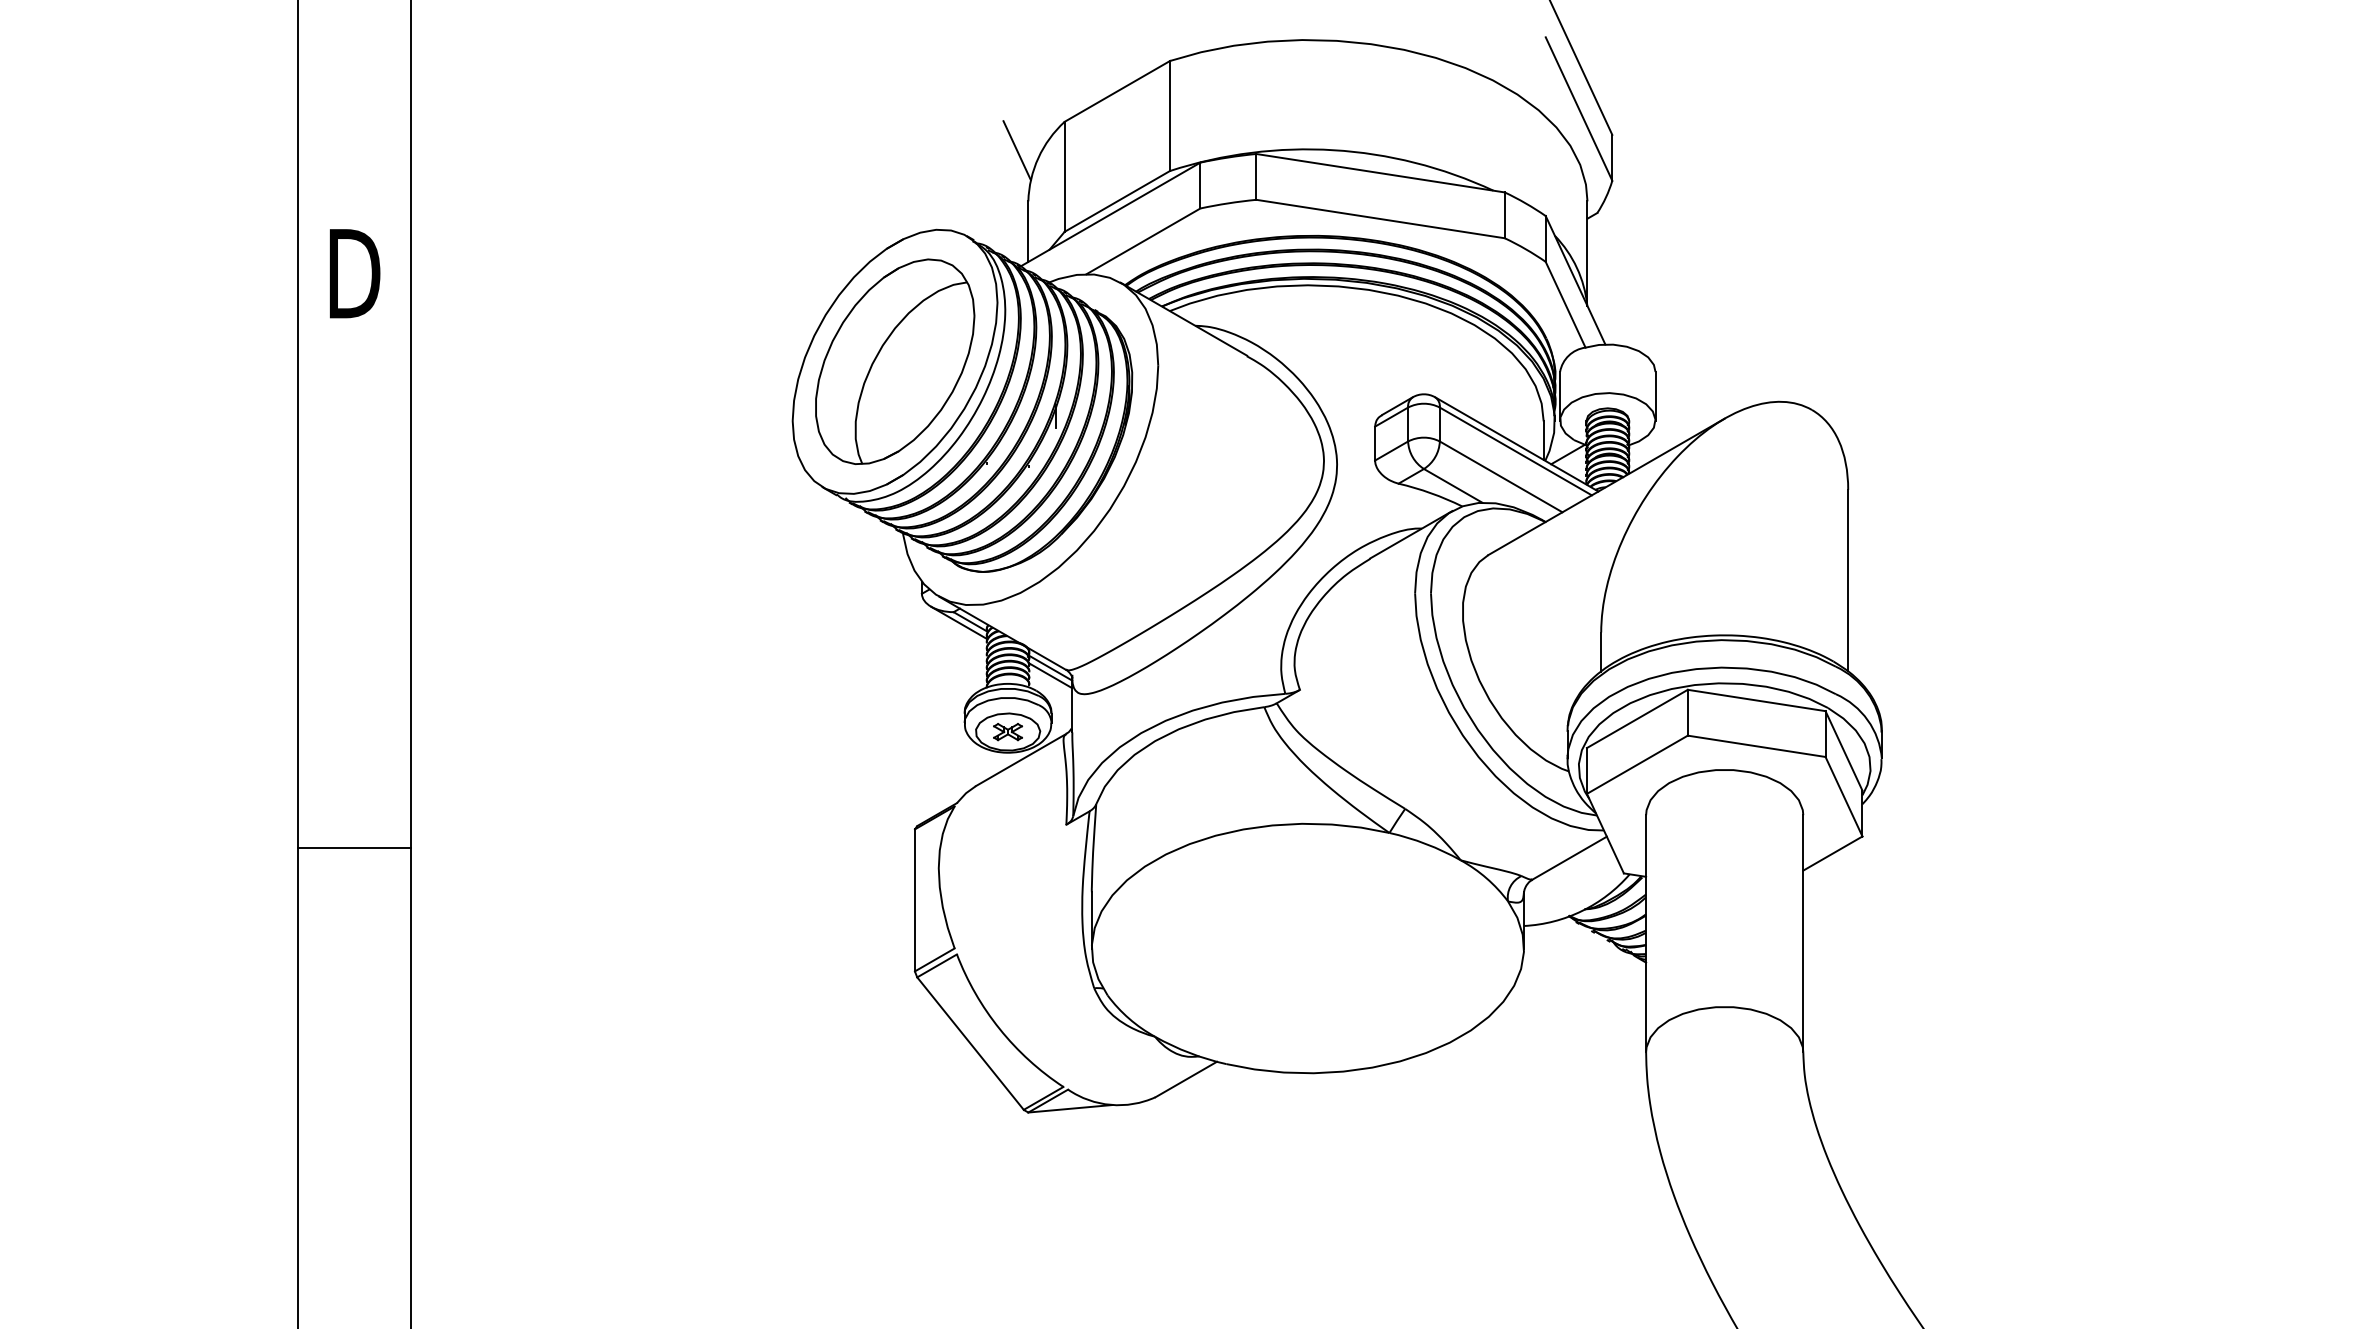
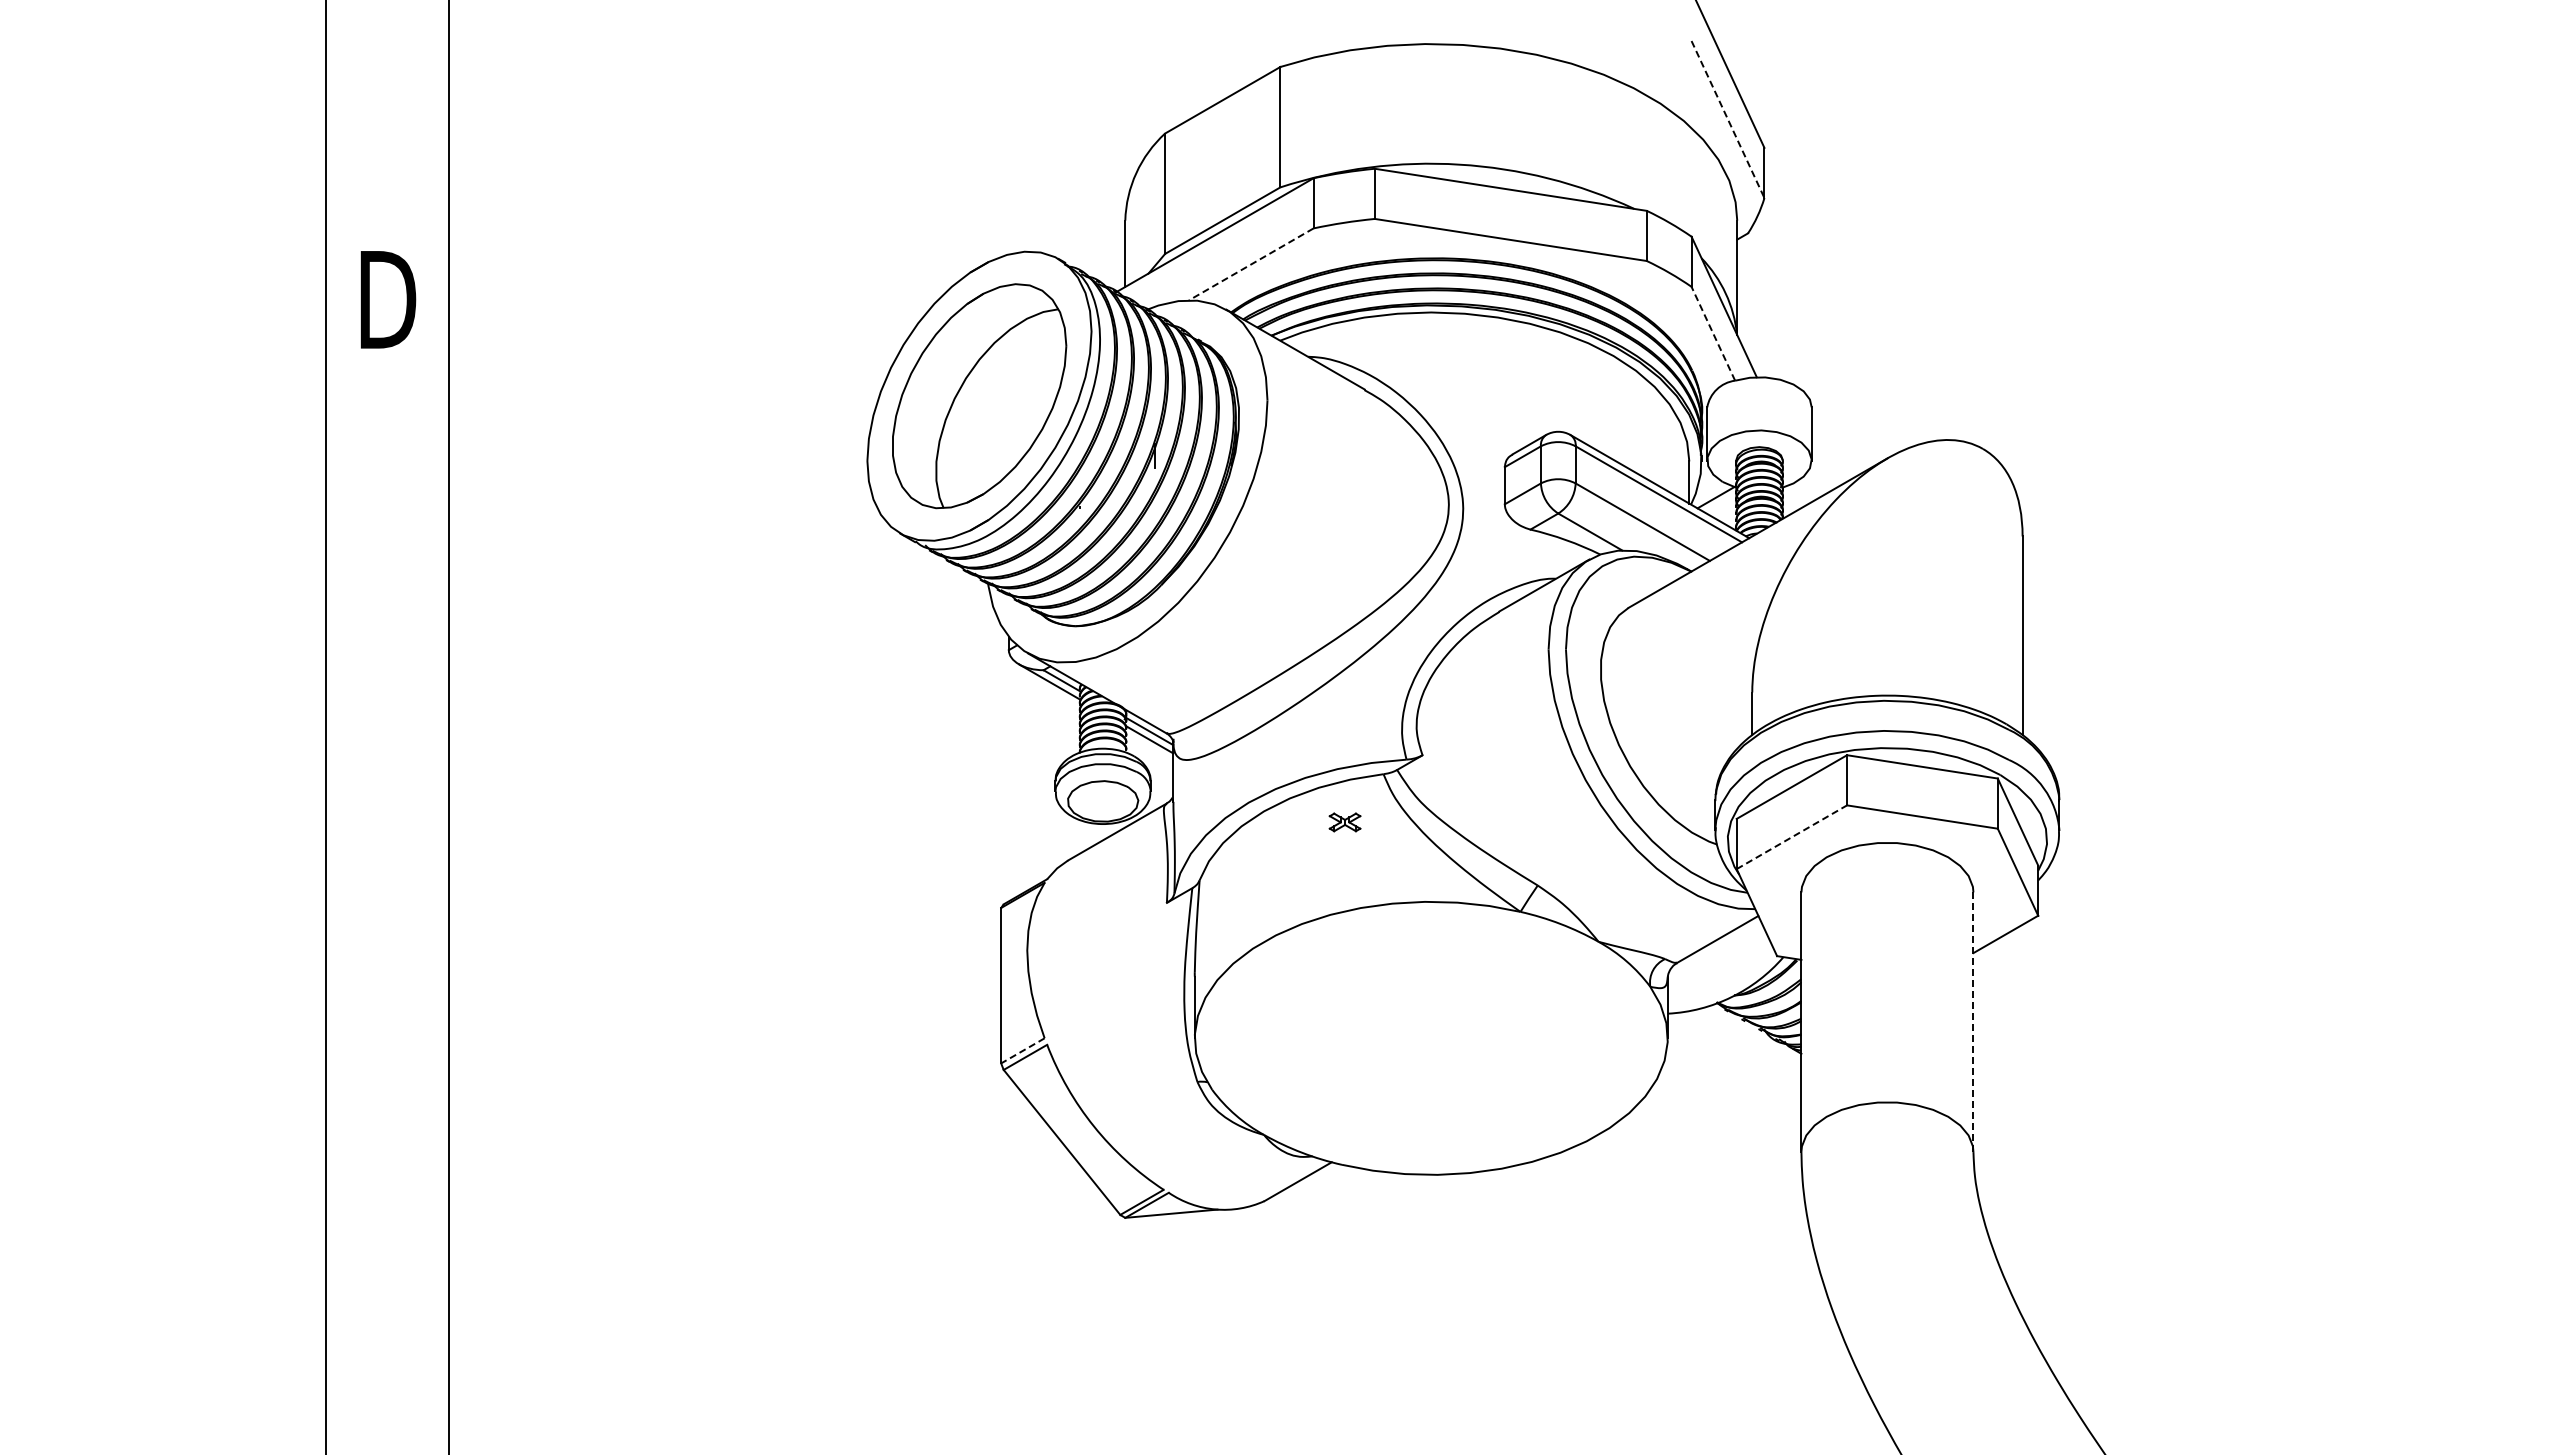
line: (1579, 108) -> (1728, 119), solid -> dashed
line: (1017, 150) -> (1113, 164), removed
line: (1143, 241) -> (1251, 264), solid -> dashed
line: (1565, 304) -> (1713, 333), solid -> dashed
part: (1007, 732) -> (1344, 822), moved
line: (1637, 765) -> (1791, 837), solid -> dashed
line: (354, 848) -> (387, 928), removed
line: (1803, 934) -> (1973, 1022), solid -> dashed
line: (934, 960) -> (1022, 1051), solid -> dashed

